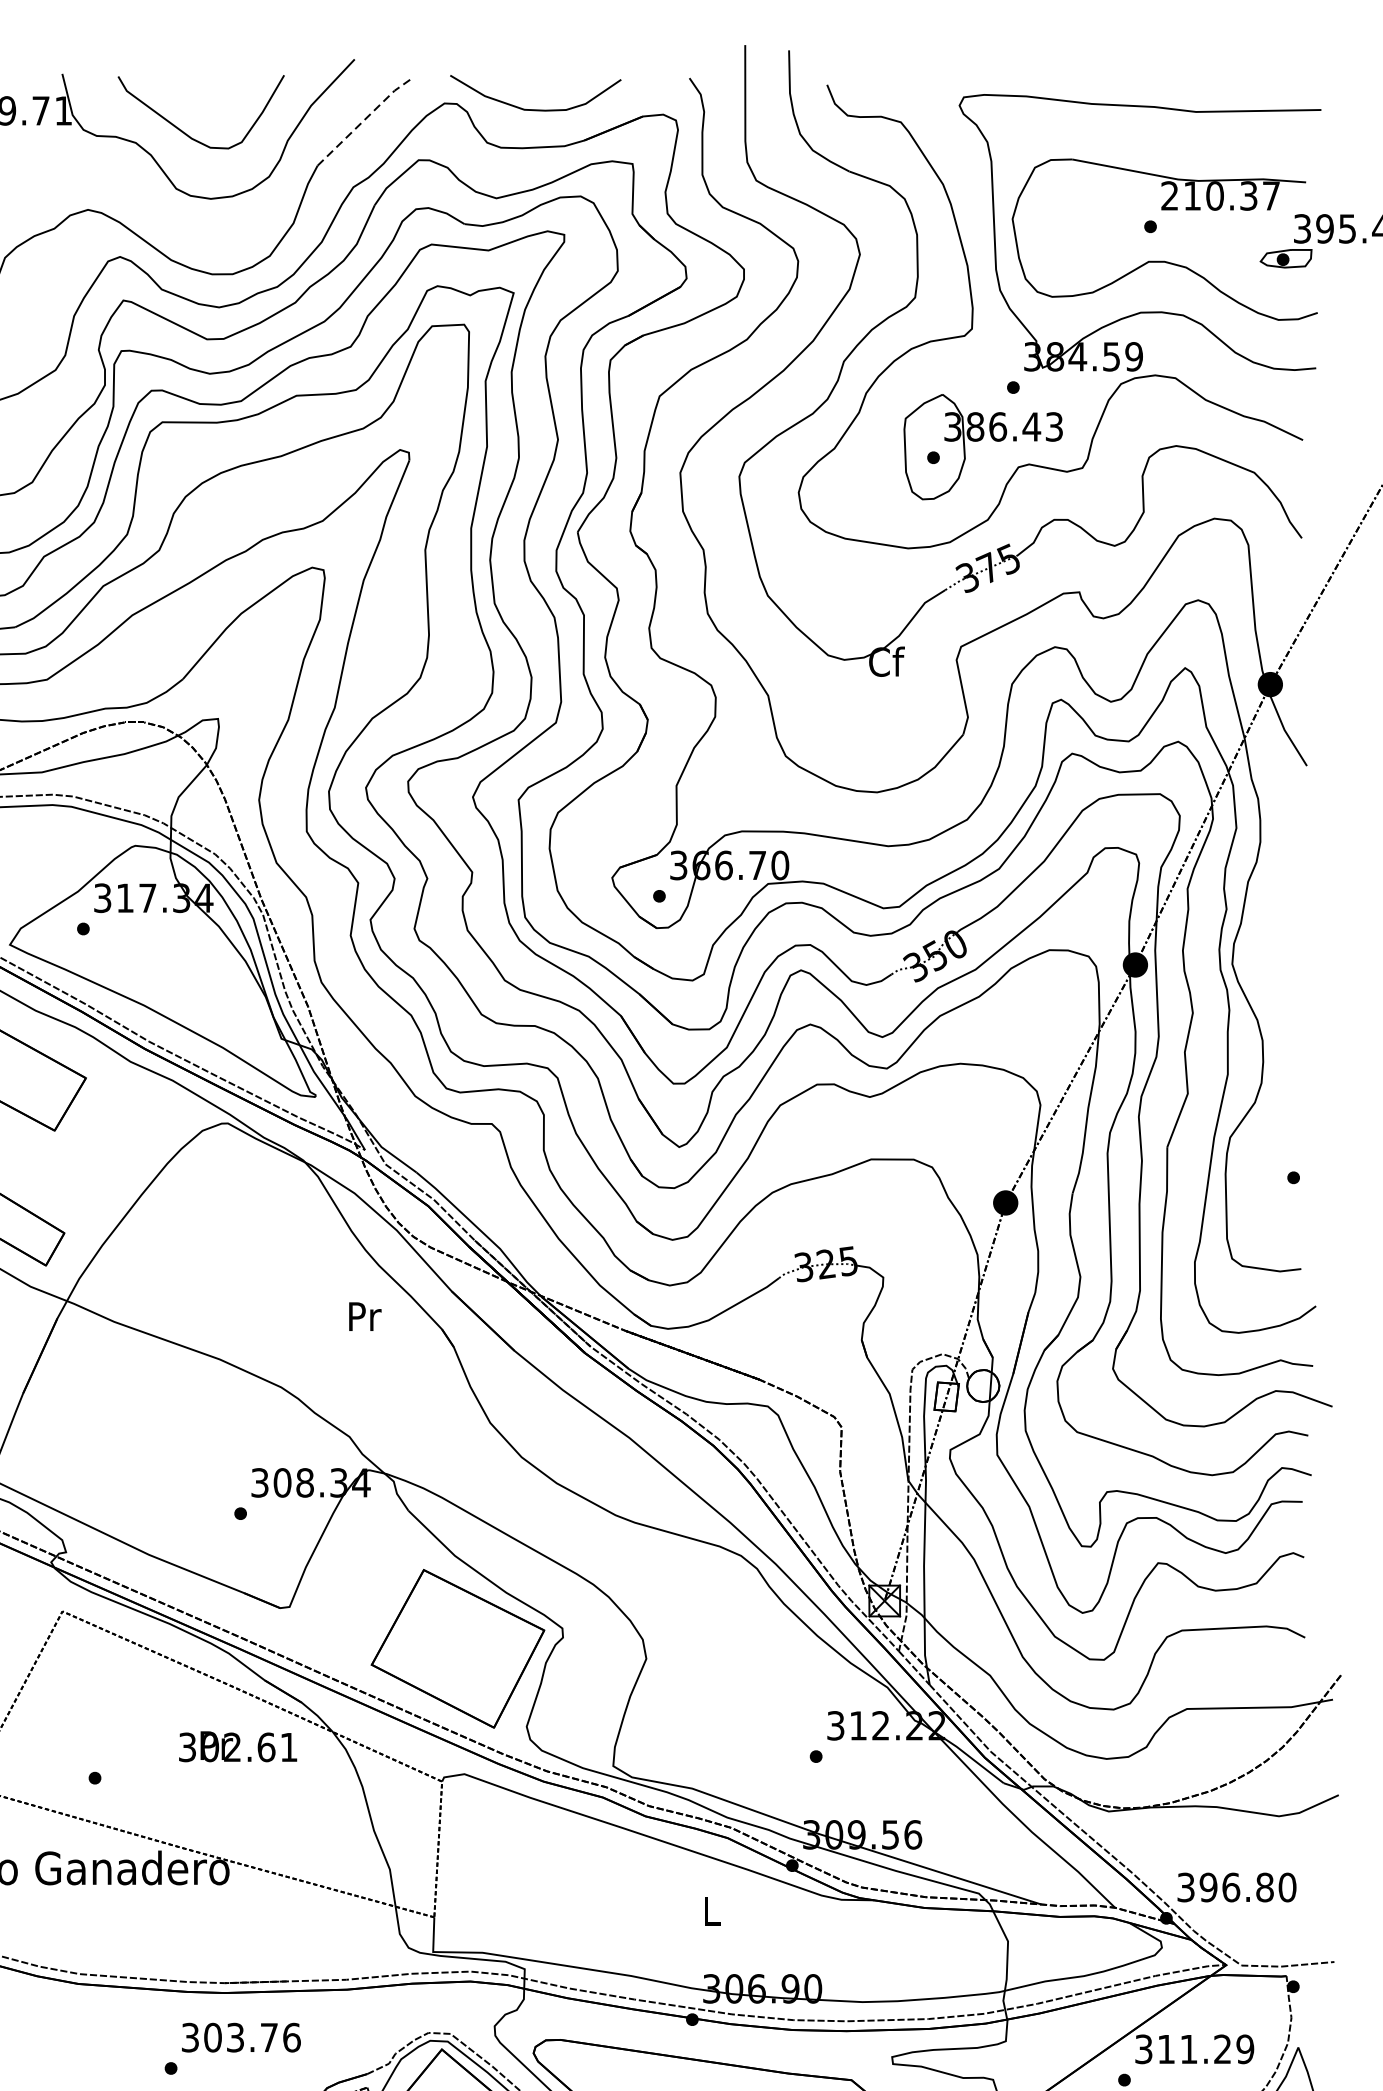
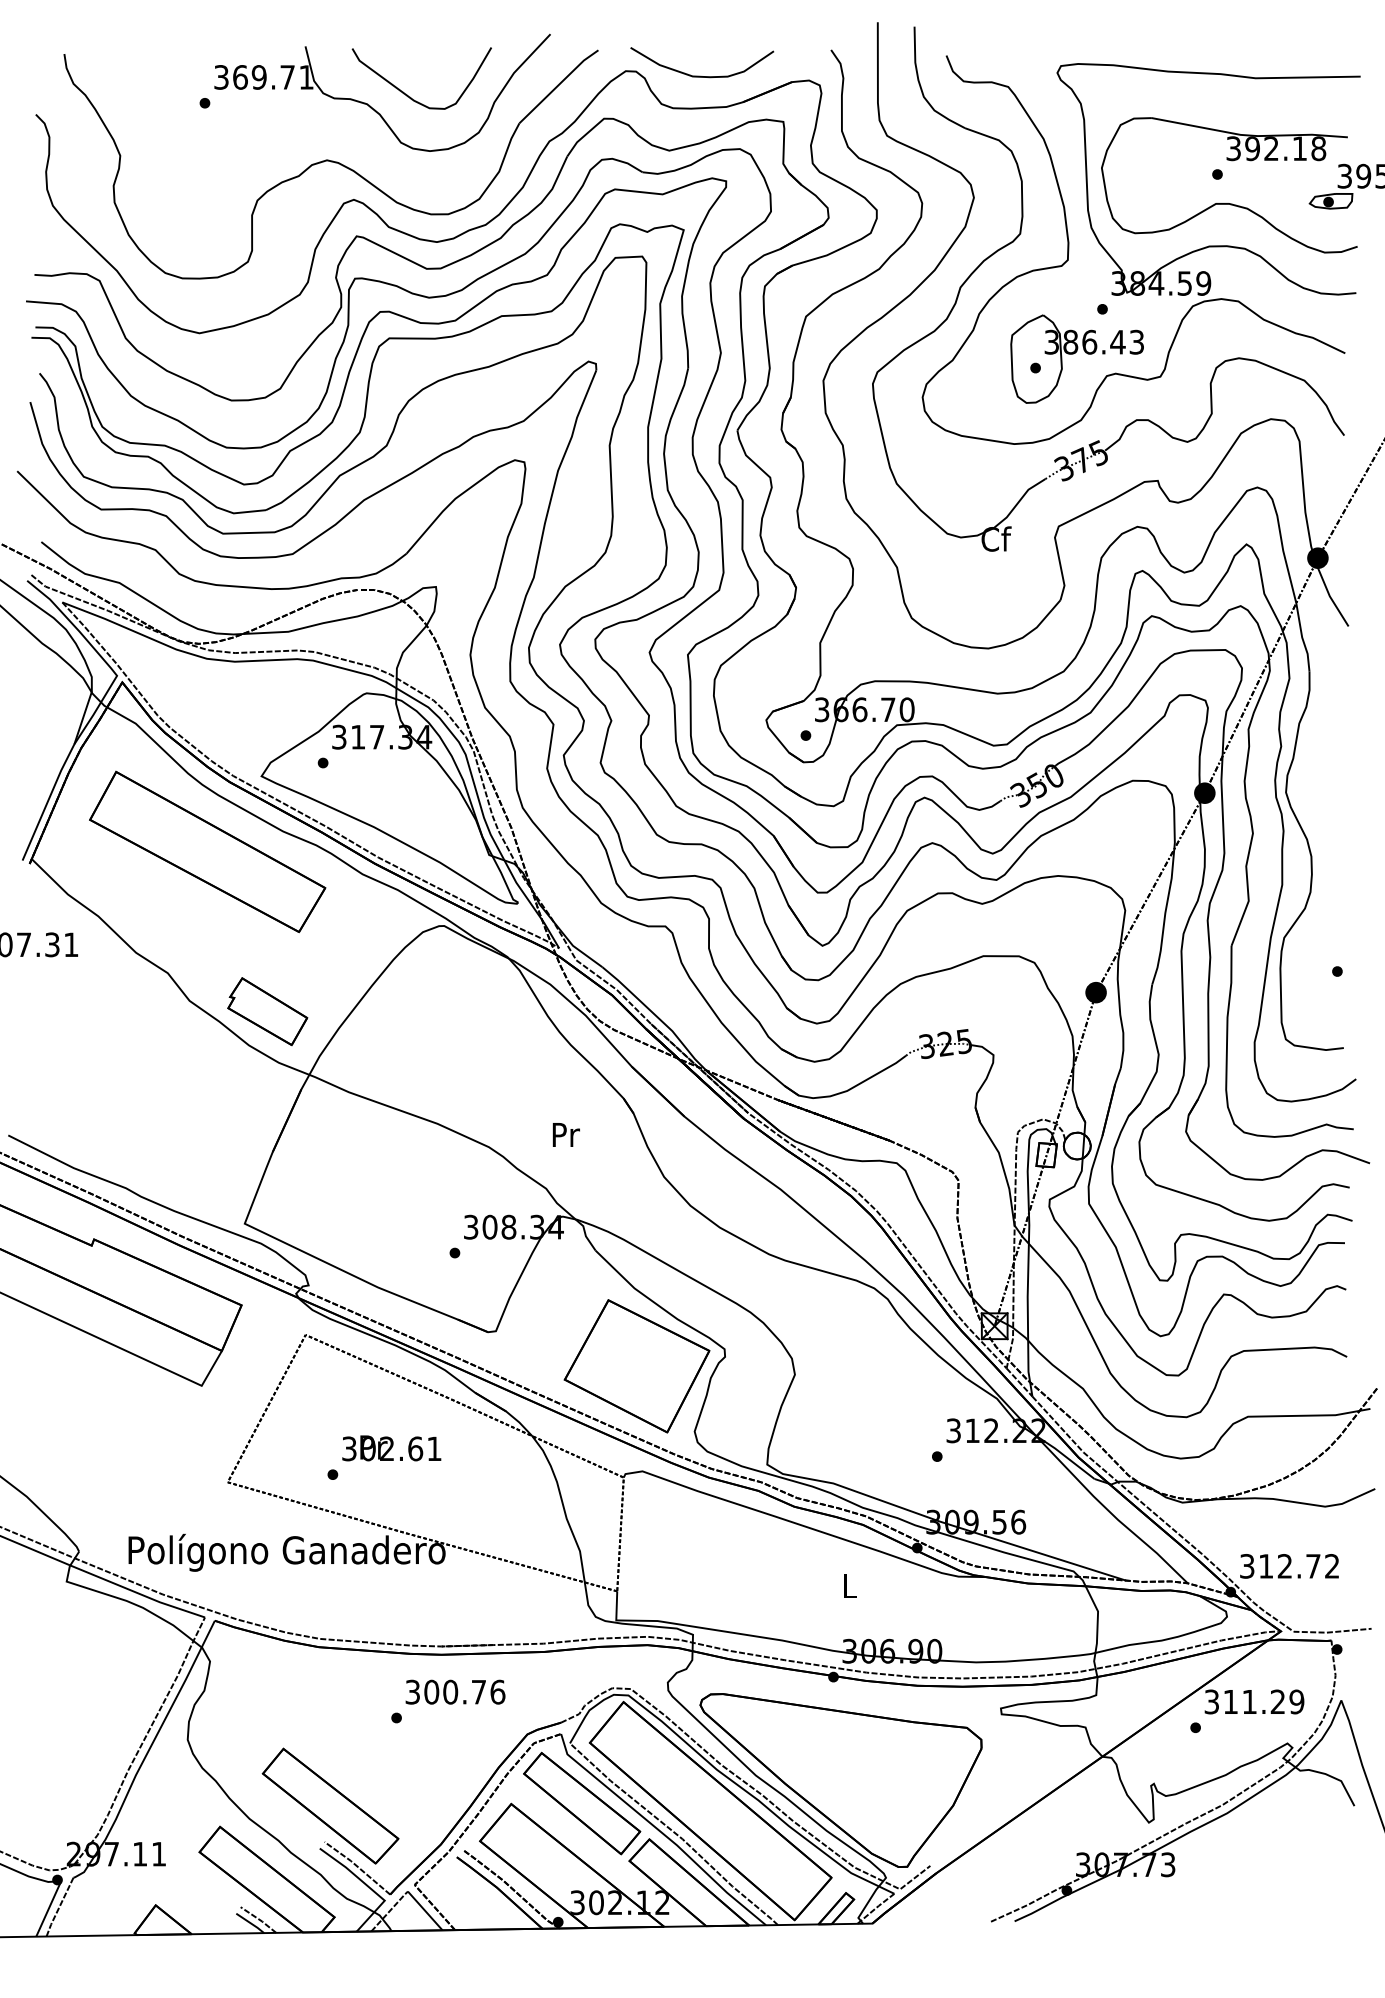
line: (364, 120) -> (558, 85), dashed -> solid
text: (1220, 195) -> (1276, 148), 210.37 -> 392.18
text: (364, 1316) -> (565, 1134), moved
text: (237, 1746) -> (391, 1448), moved
text: (1247, 1887) -> (1298, 1566), 396.80 -> 312.72
text: (235, 2036) -> (450, 1691), 303.76 -> 300.76

